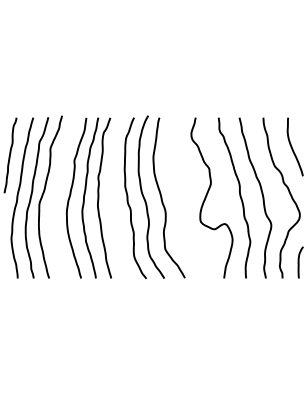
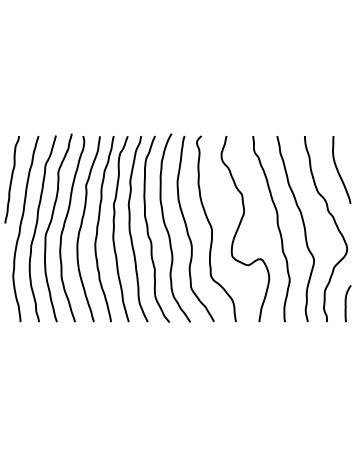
curve: (55, 197) -> (64, 228), added
curve: (183, 197) -> (212, 228), added
curve: (112, 198) -> (130, 229), added

